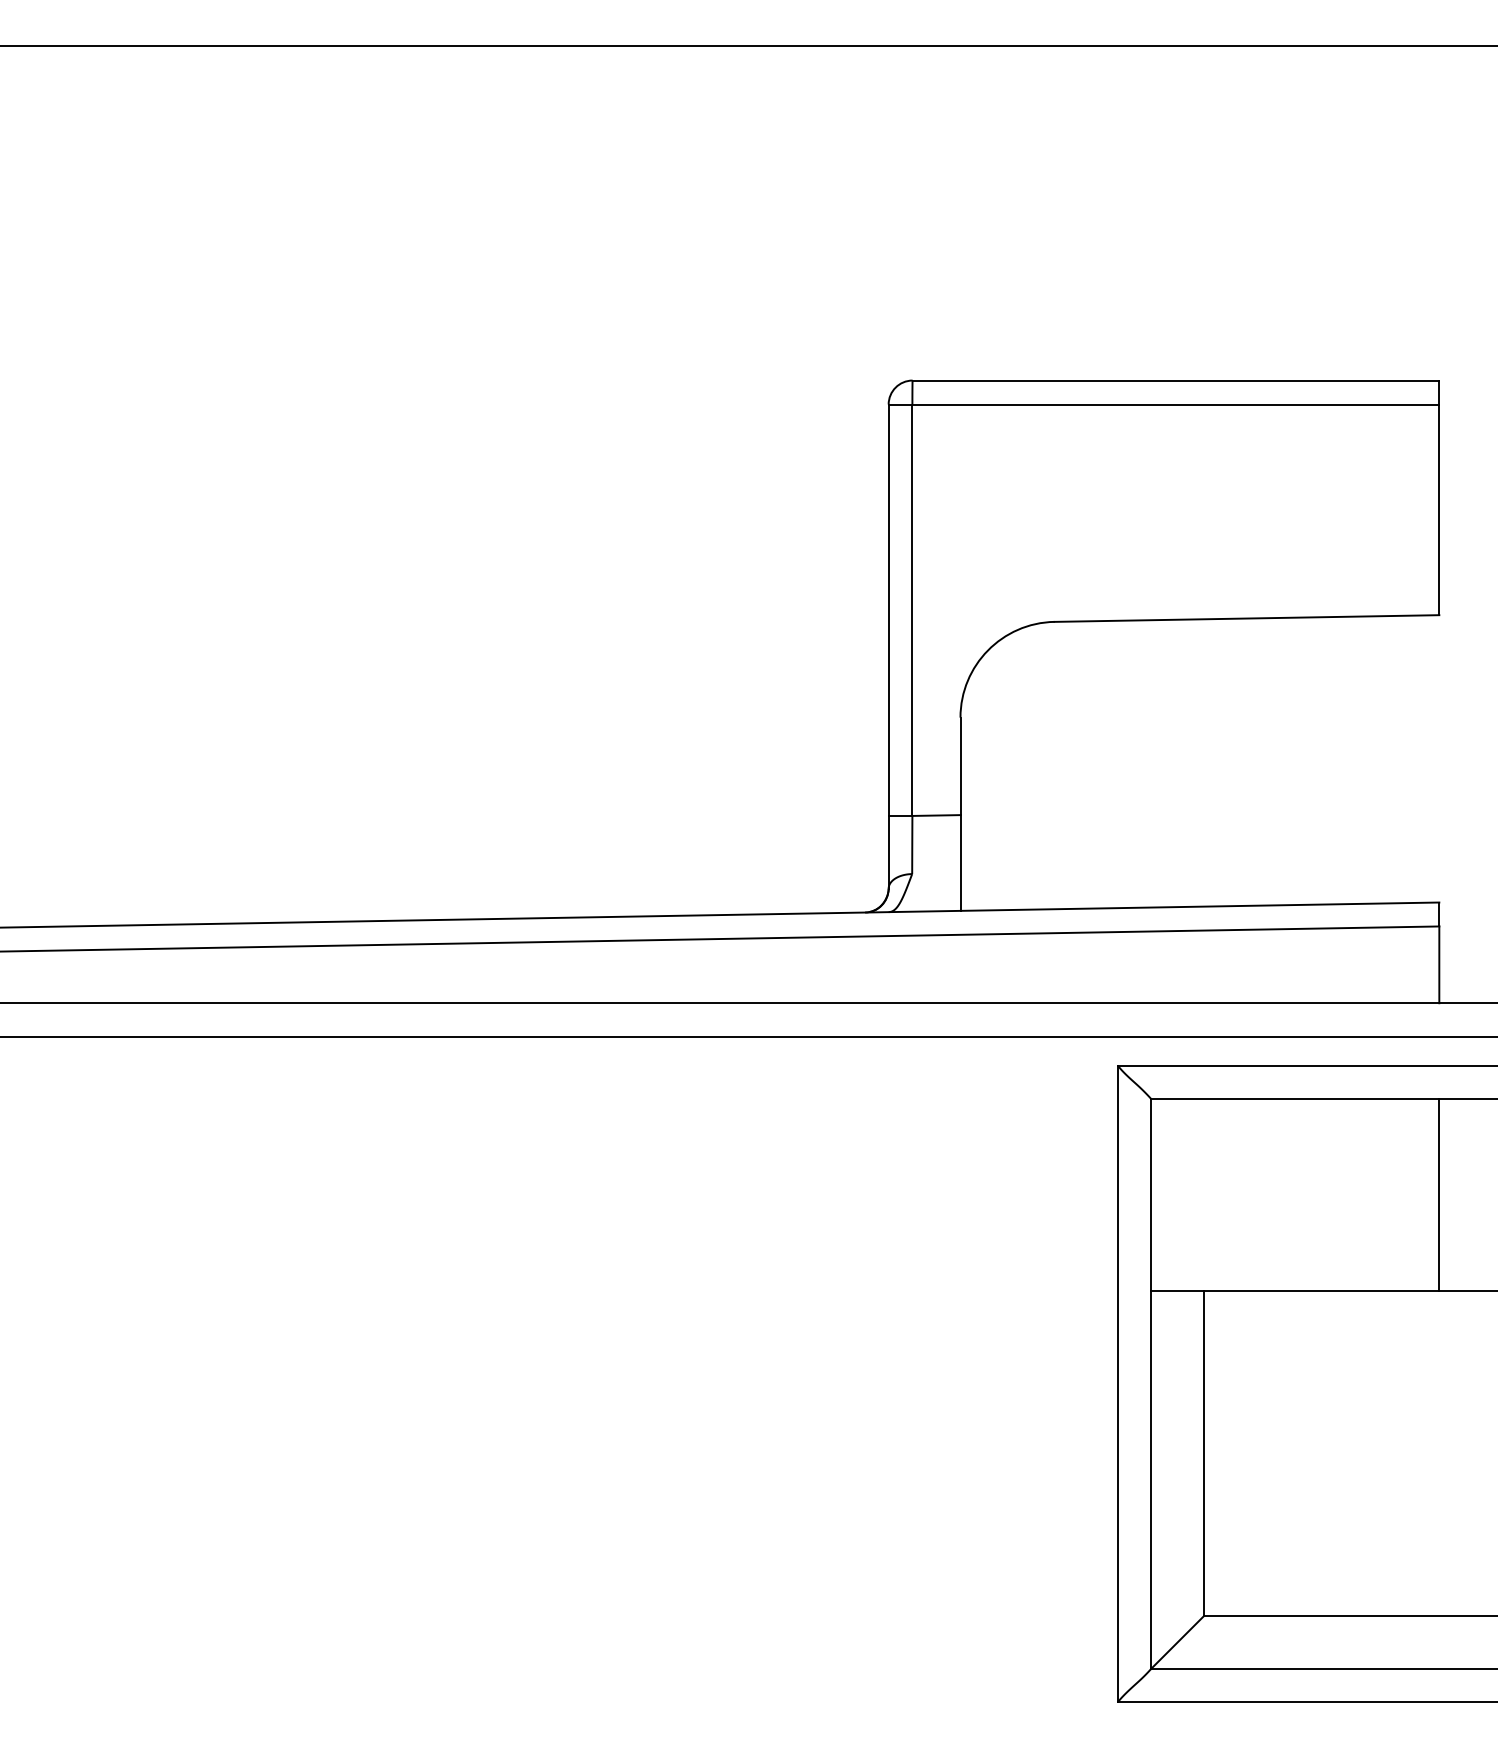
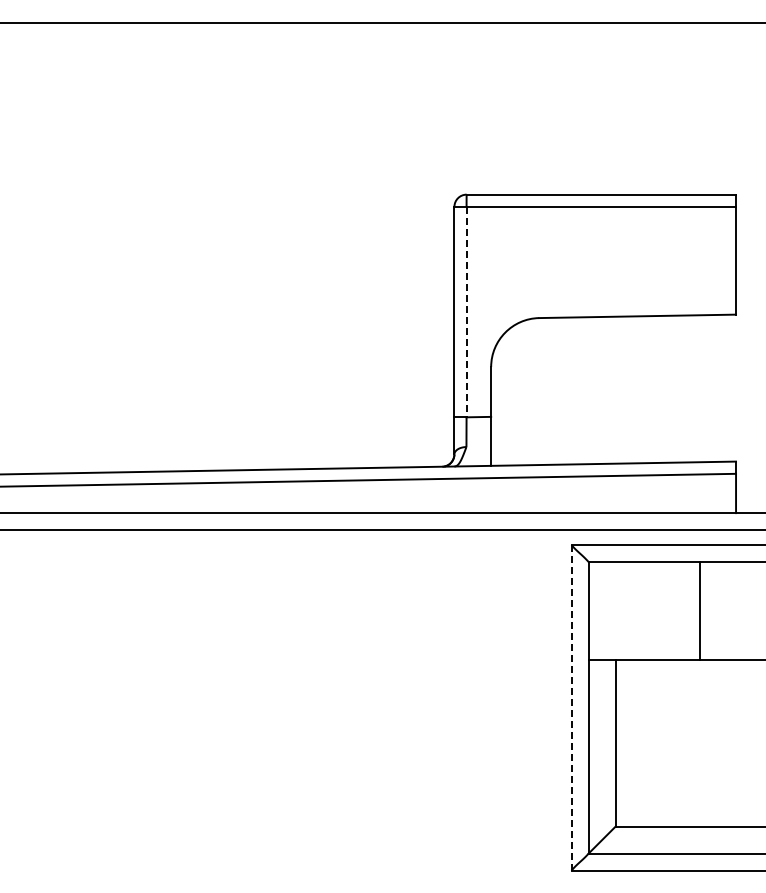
line: (912, 610) -> (466, 312), solid -> dashed
line: (1440, 1195) -> (700, 611), moved
line: (1117, 1383) -> (571, 707), solid -> dashed

